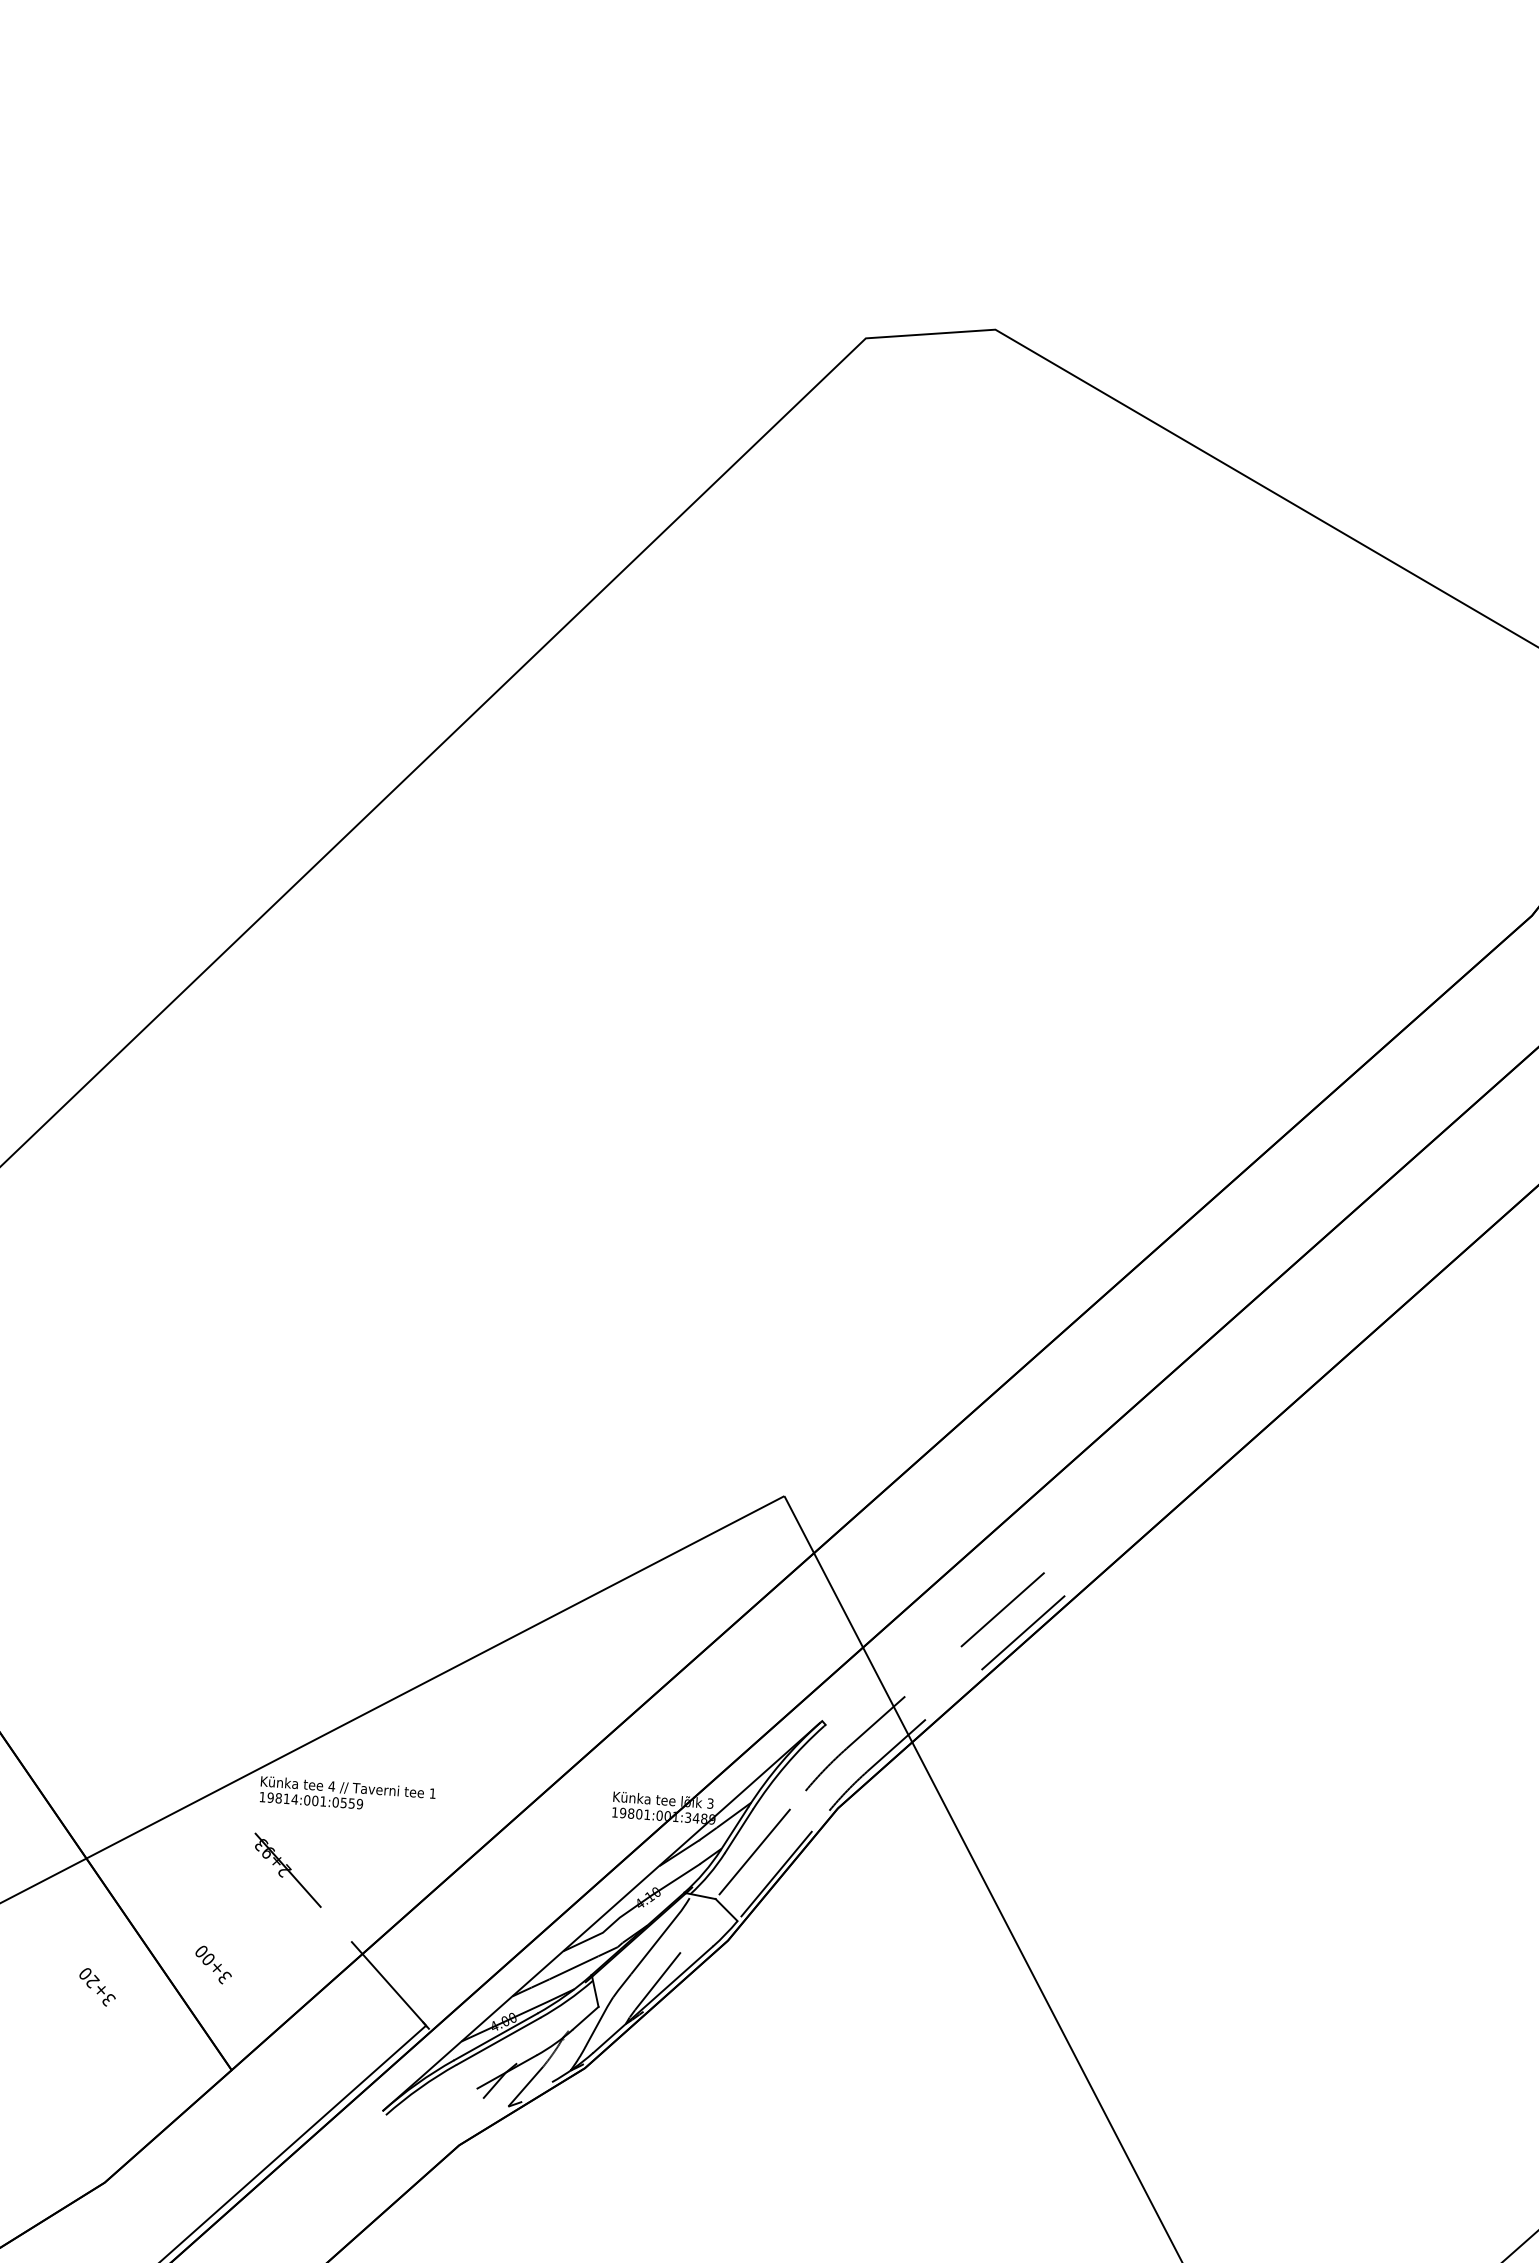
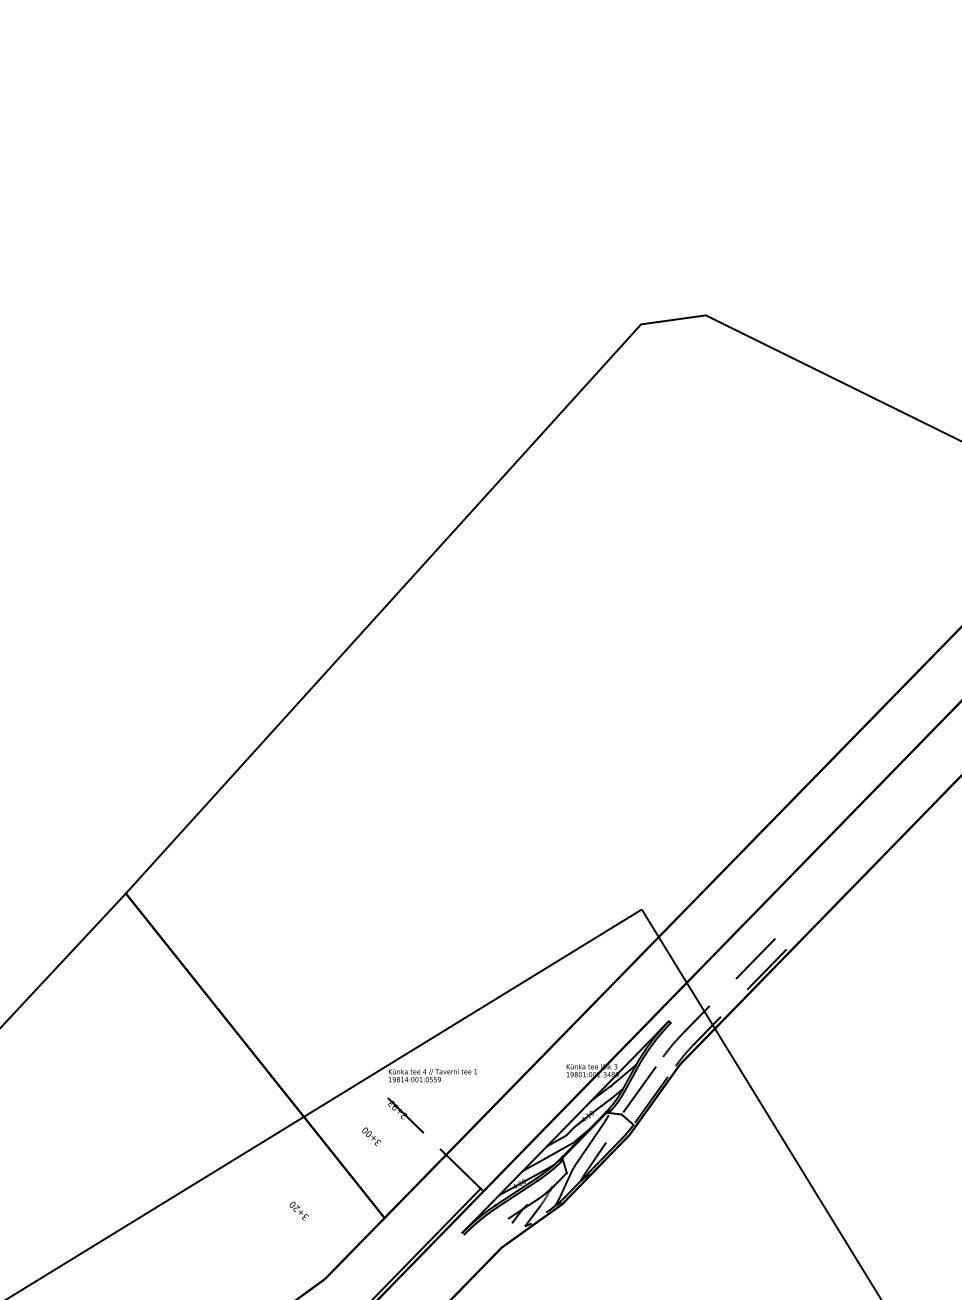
text: (213, 1964) -> (371, 1136), moved
text: (96, 1987) -> (298, 1211), moved

